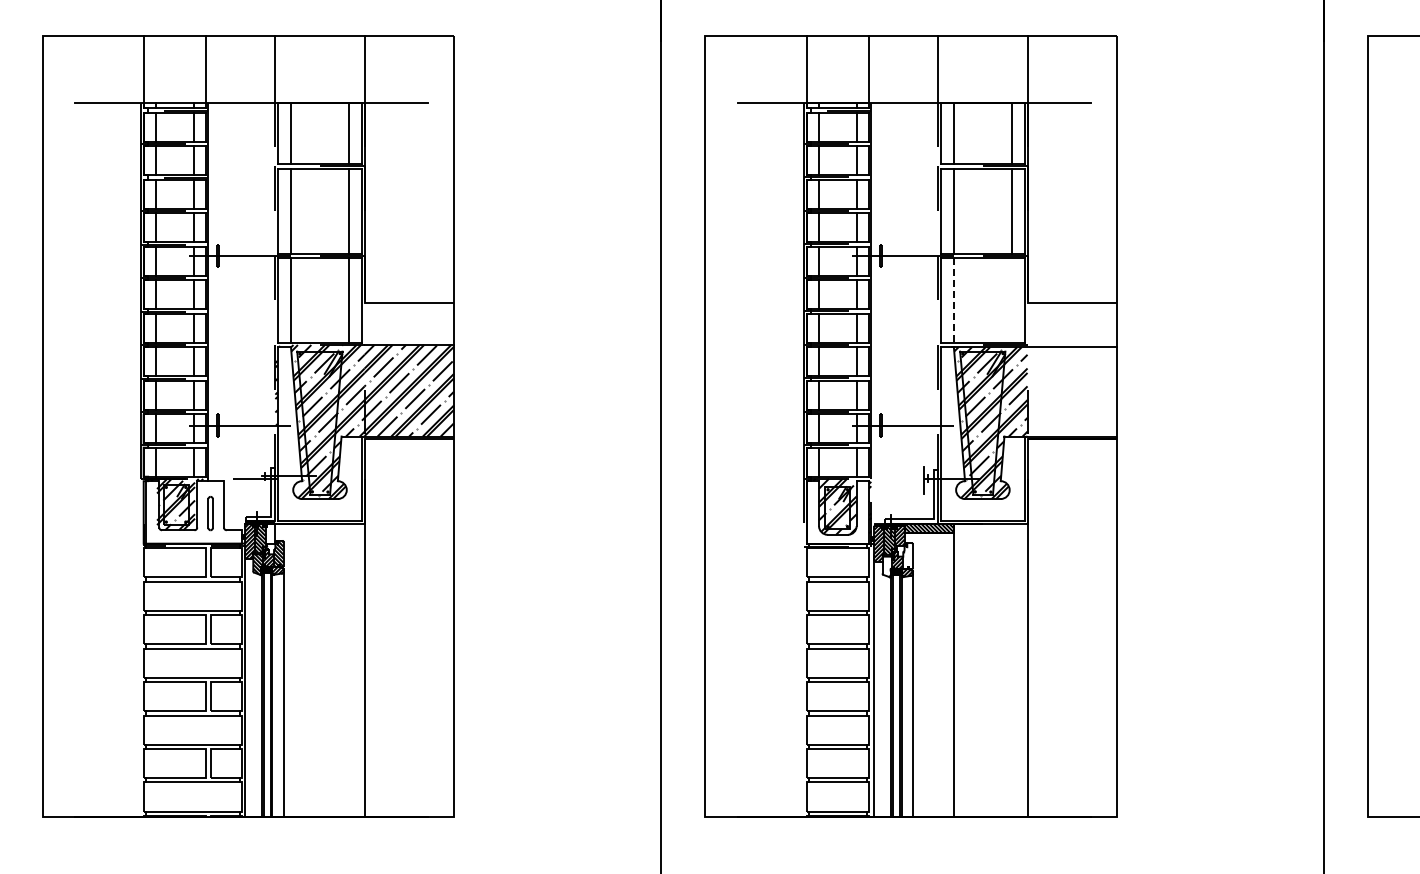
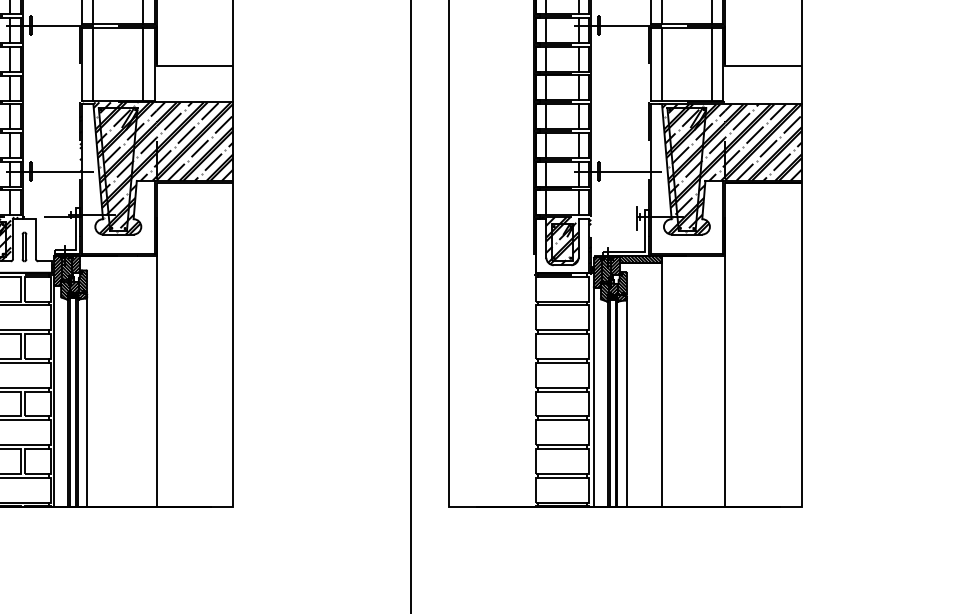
line: (1011, 299) -> (711, 63), added
line: (953, 300) -> (661, 64), dashed -> solid
hatch: (1071, 391) -> (762, 142), added
hatch: (270, 535) -> (75, 265), added
hatch: (907, 556) -> (622, 283), added
hatch: (887, 566) -> (605, 292), added

